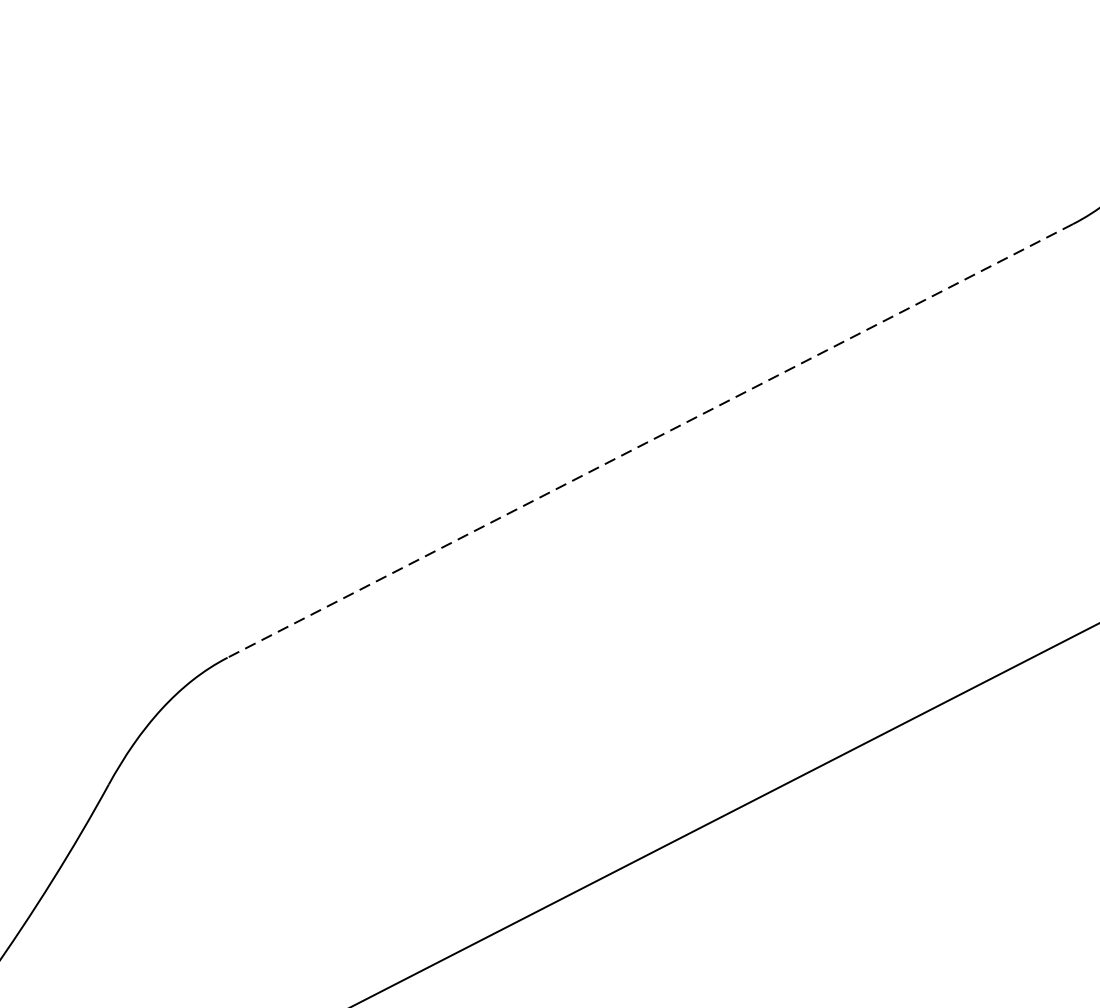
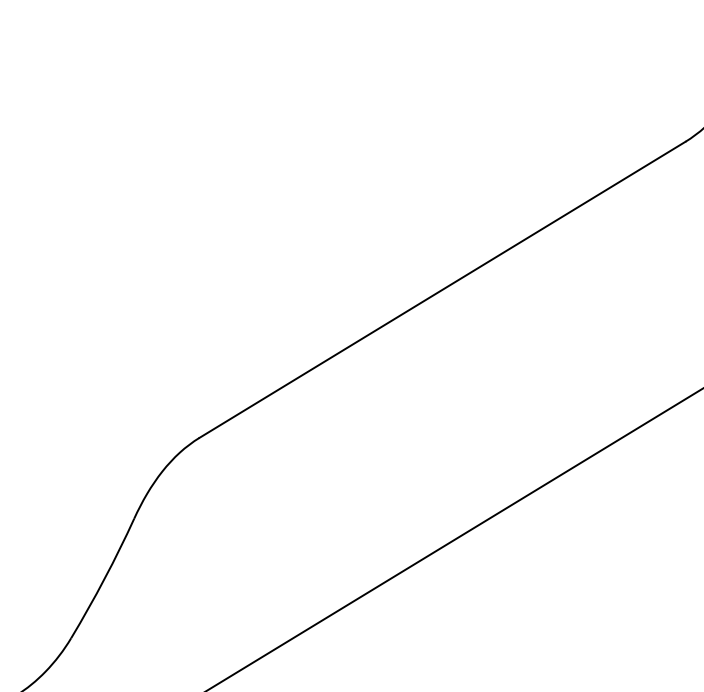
line: (650, 441) -> (442, 290), dashed -> solid

